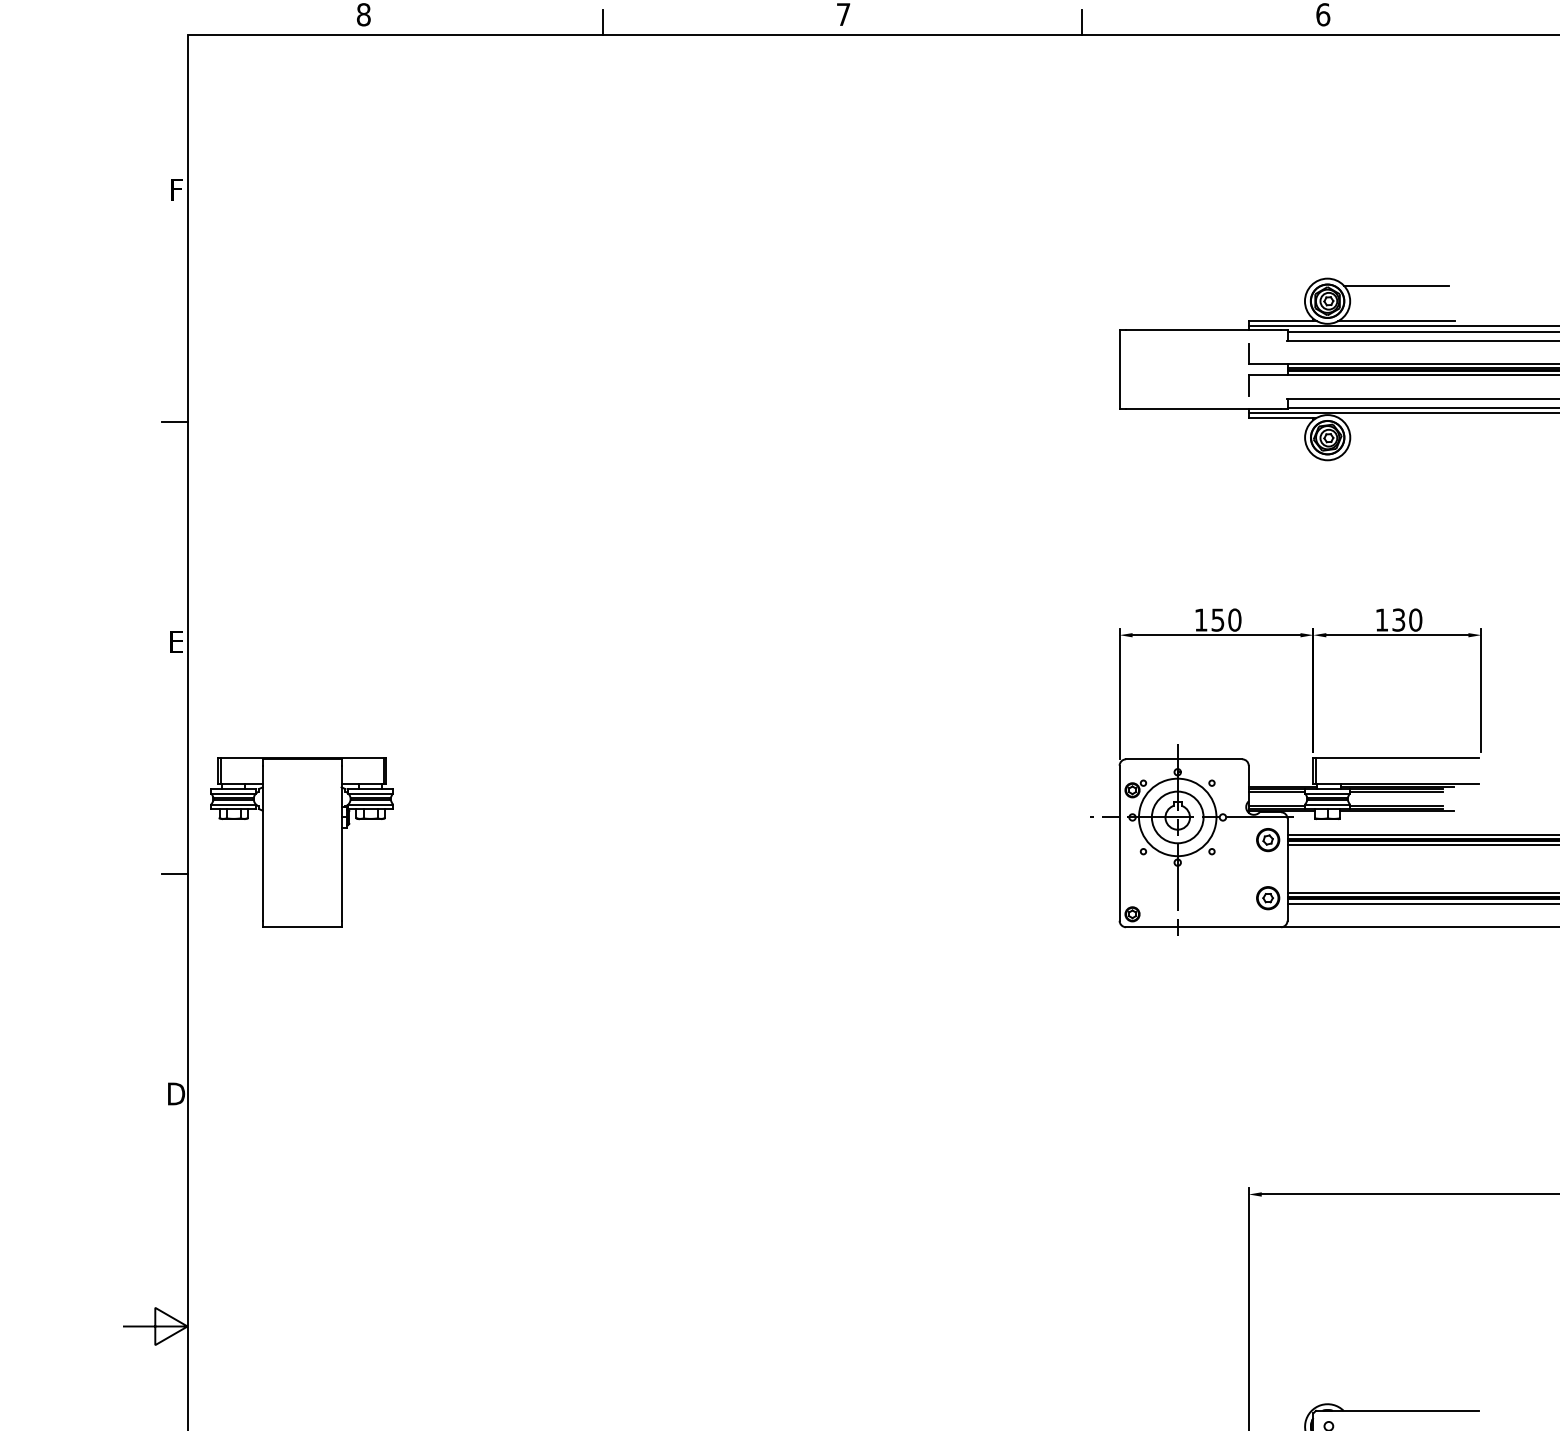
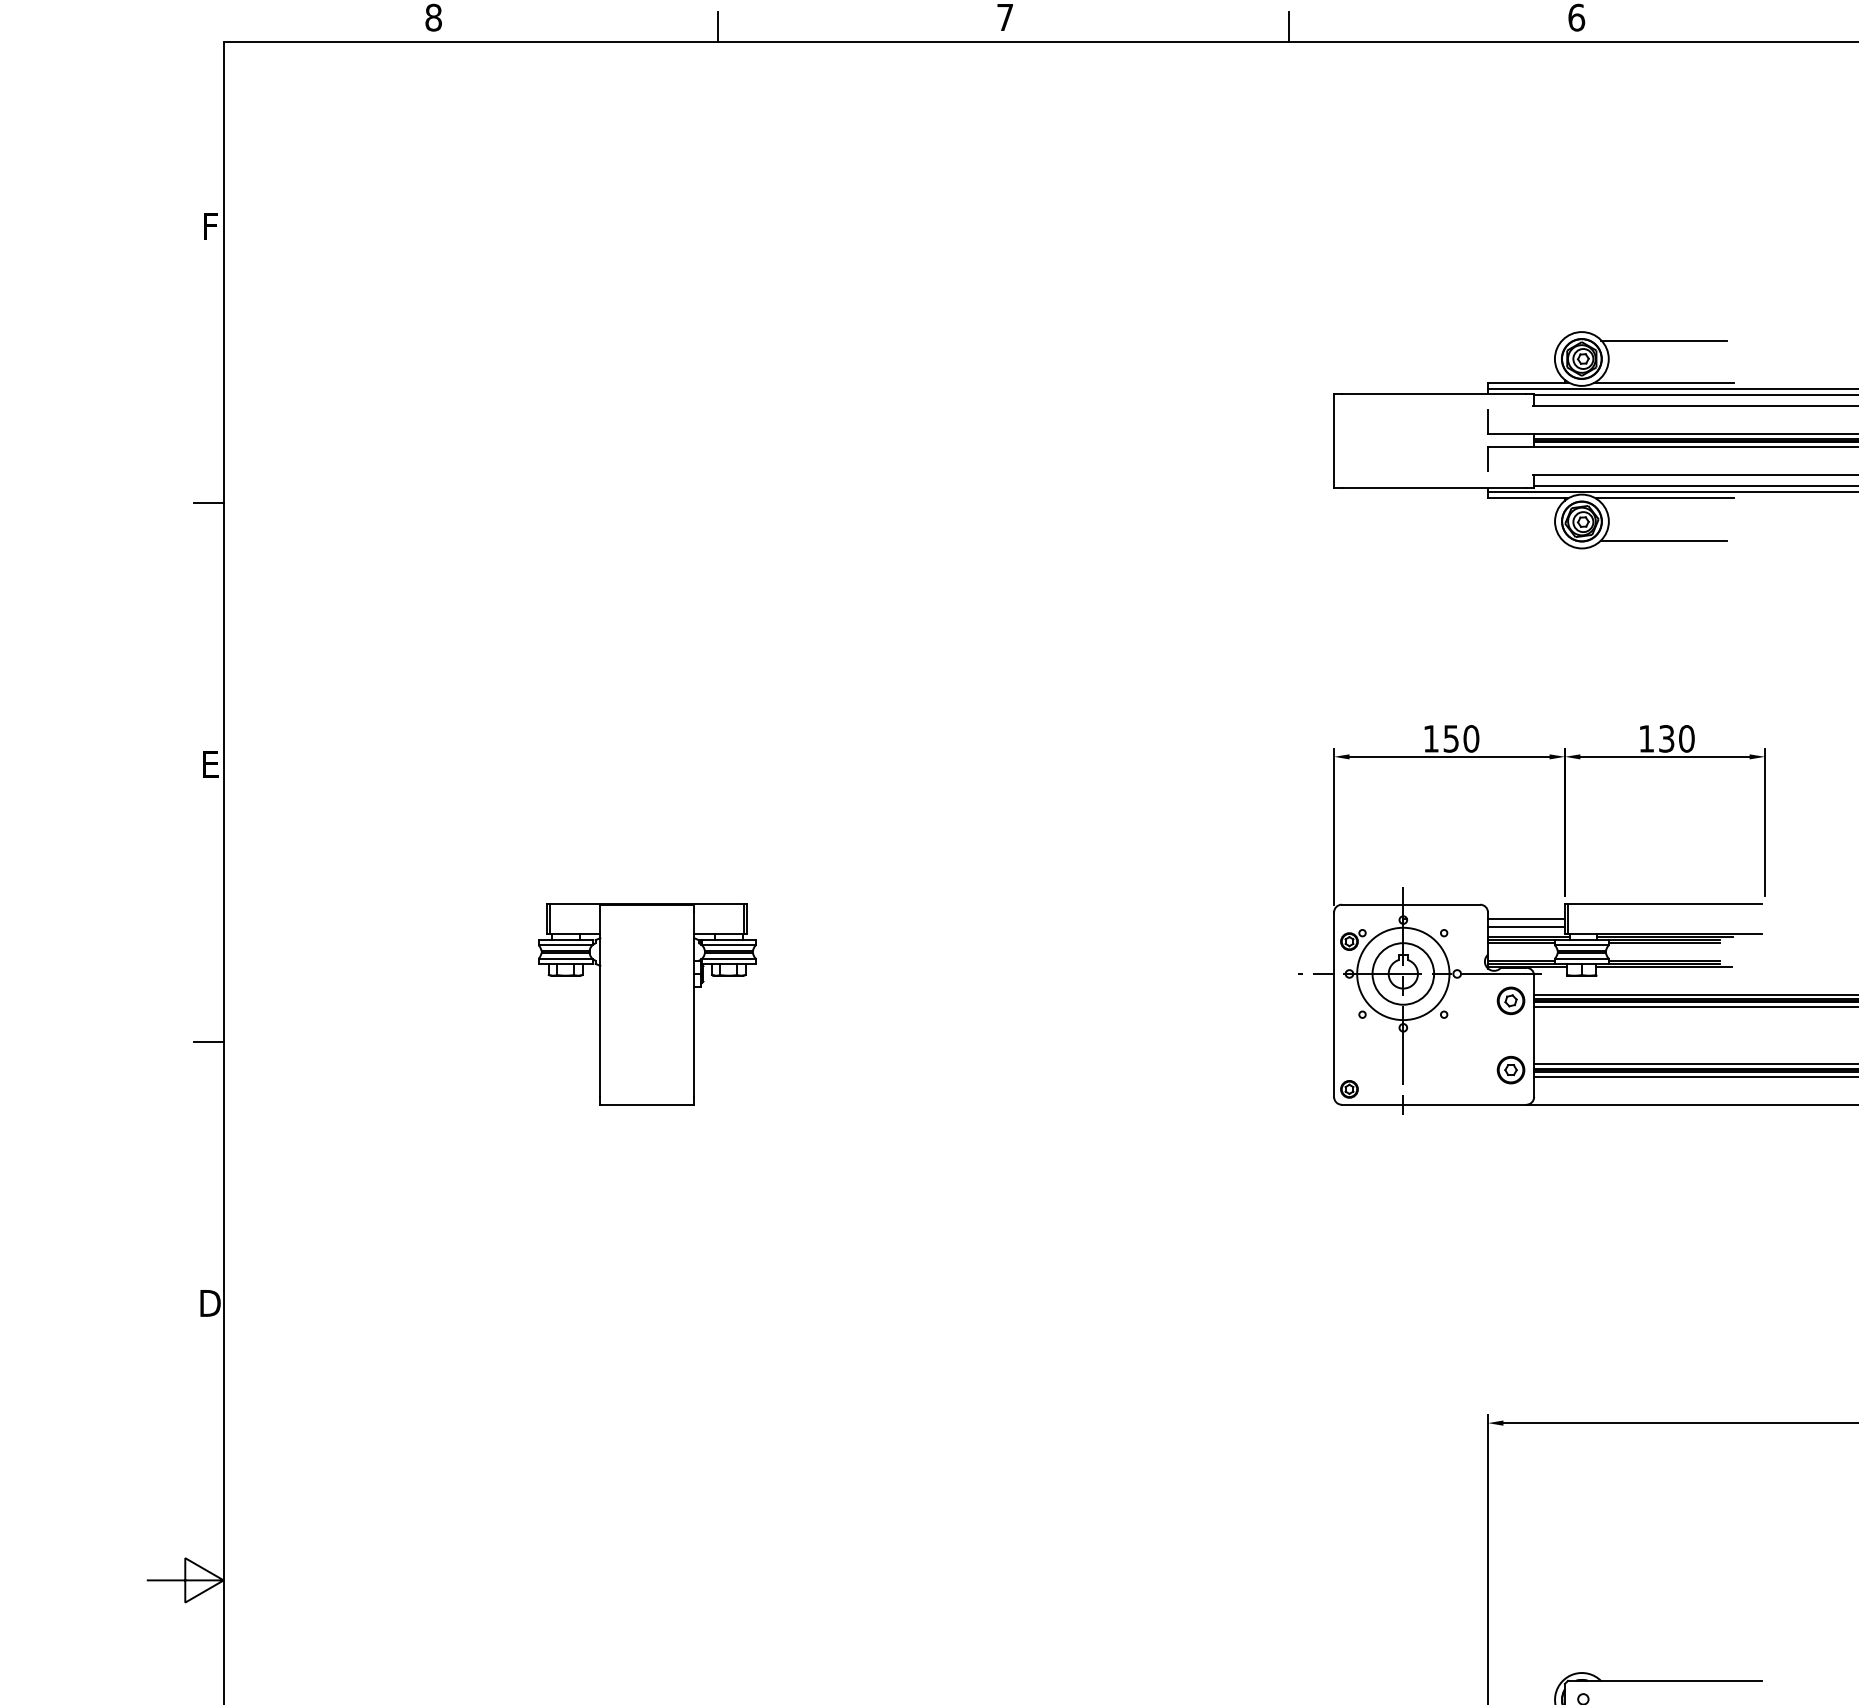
line: (1396, 418) -> (1664, 498), added
line: (1396, 453) -> (1663, 540), added
line: (1280, 771) -> (1525, 919), added
line: (1280, 778) -> (1525, 927), added
part: (302, 843) -> (647, 1004), moved

